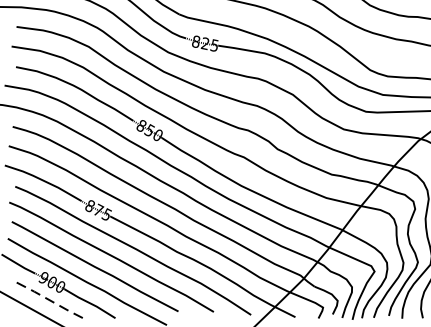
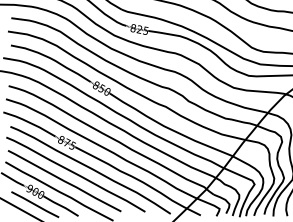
line: (52, 301) -> (35, 204), dashed -> solid

